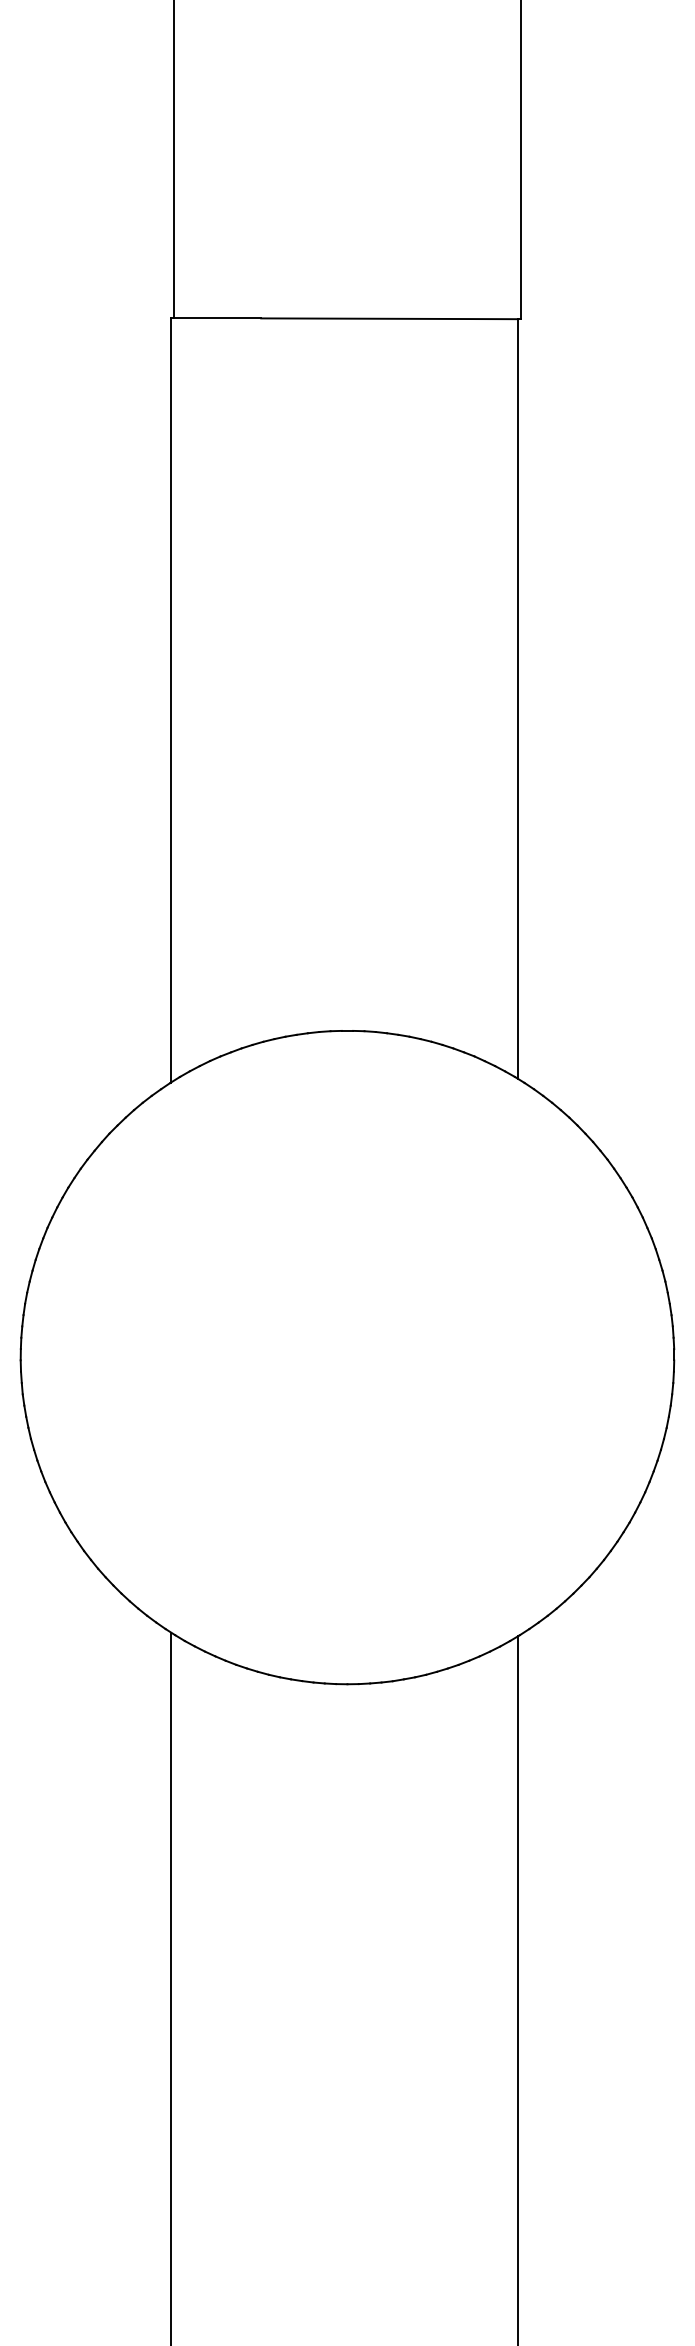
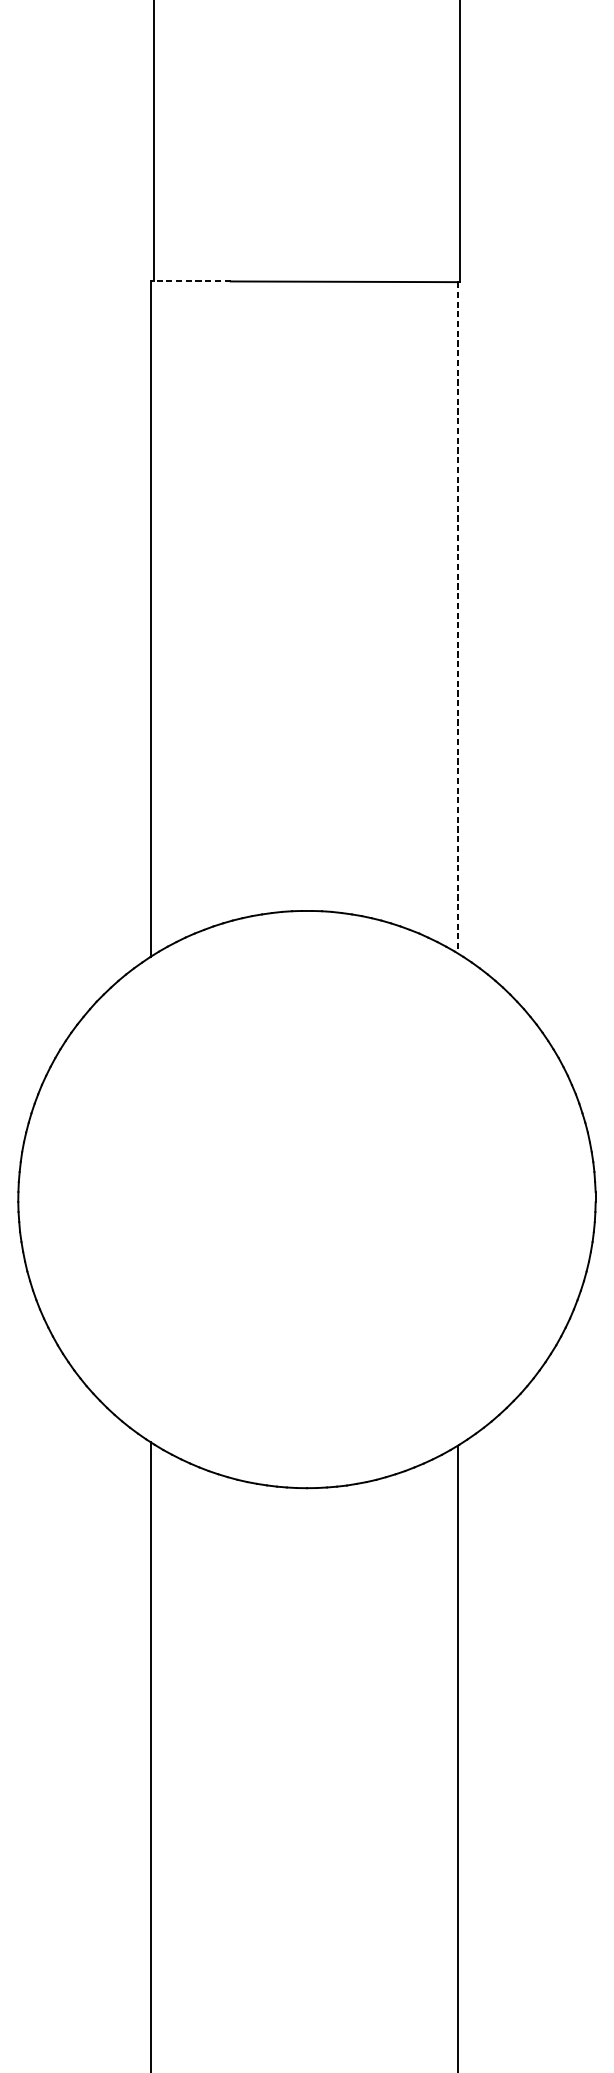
line: (215, 318) -> (190, 281), solid -> dashed
line: (517, 698) -> (457, 617), solid -> dashed

